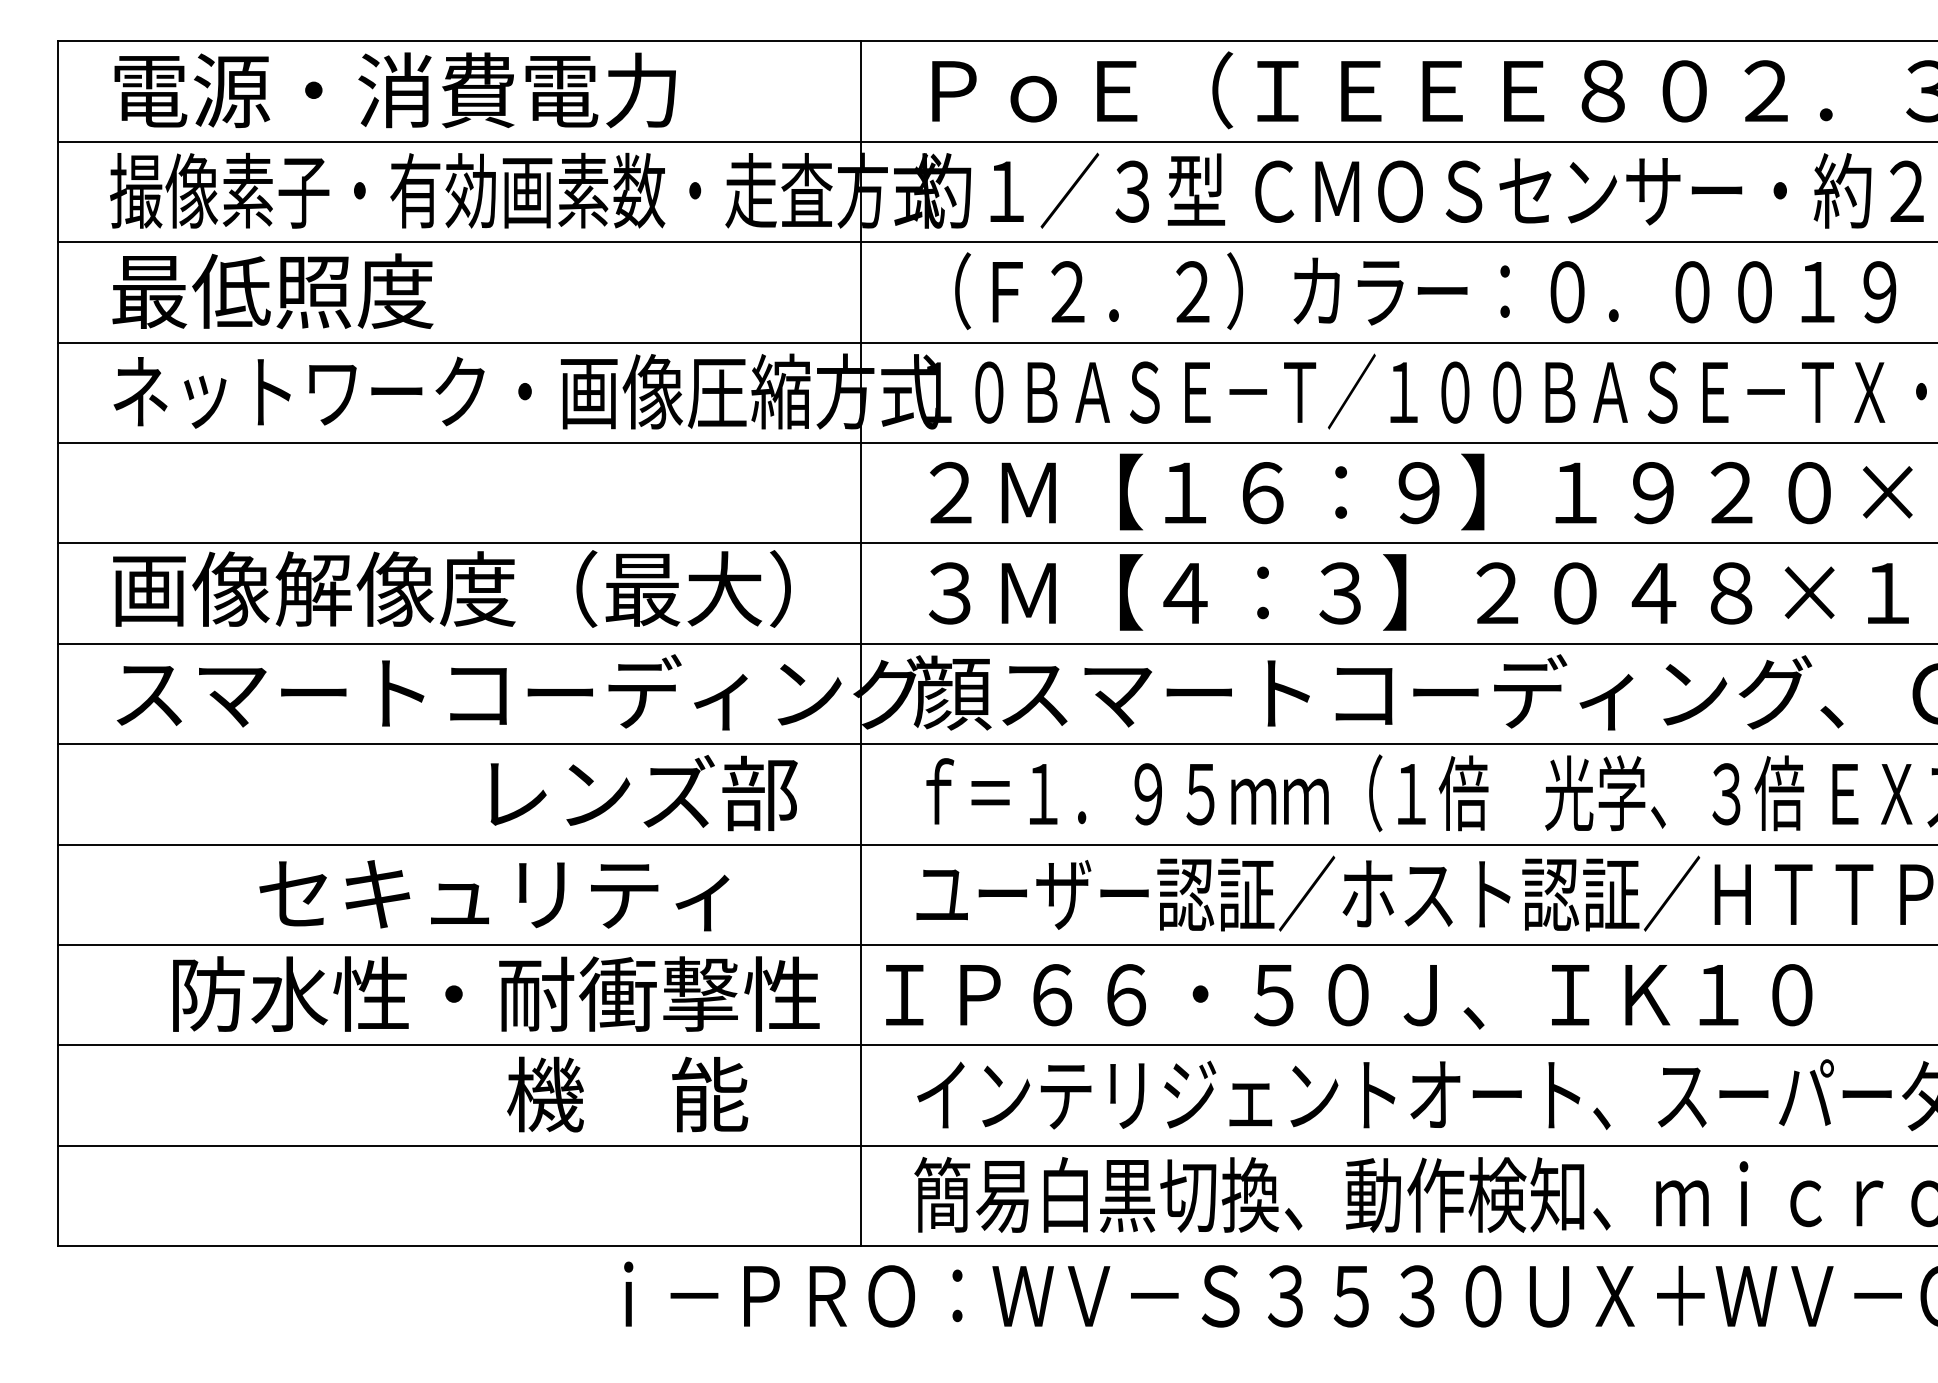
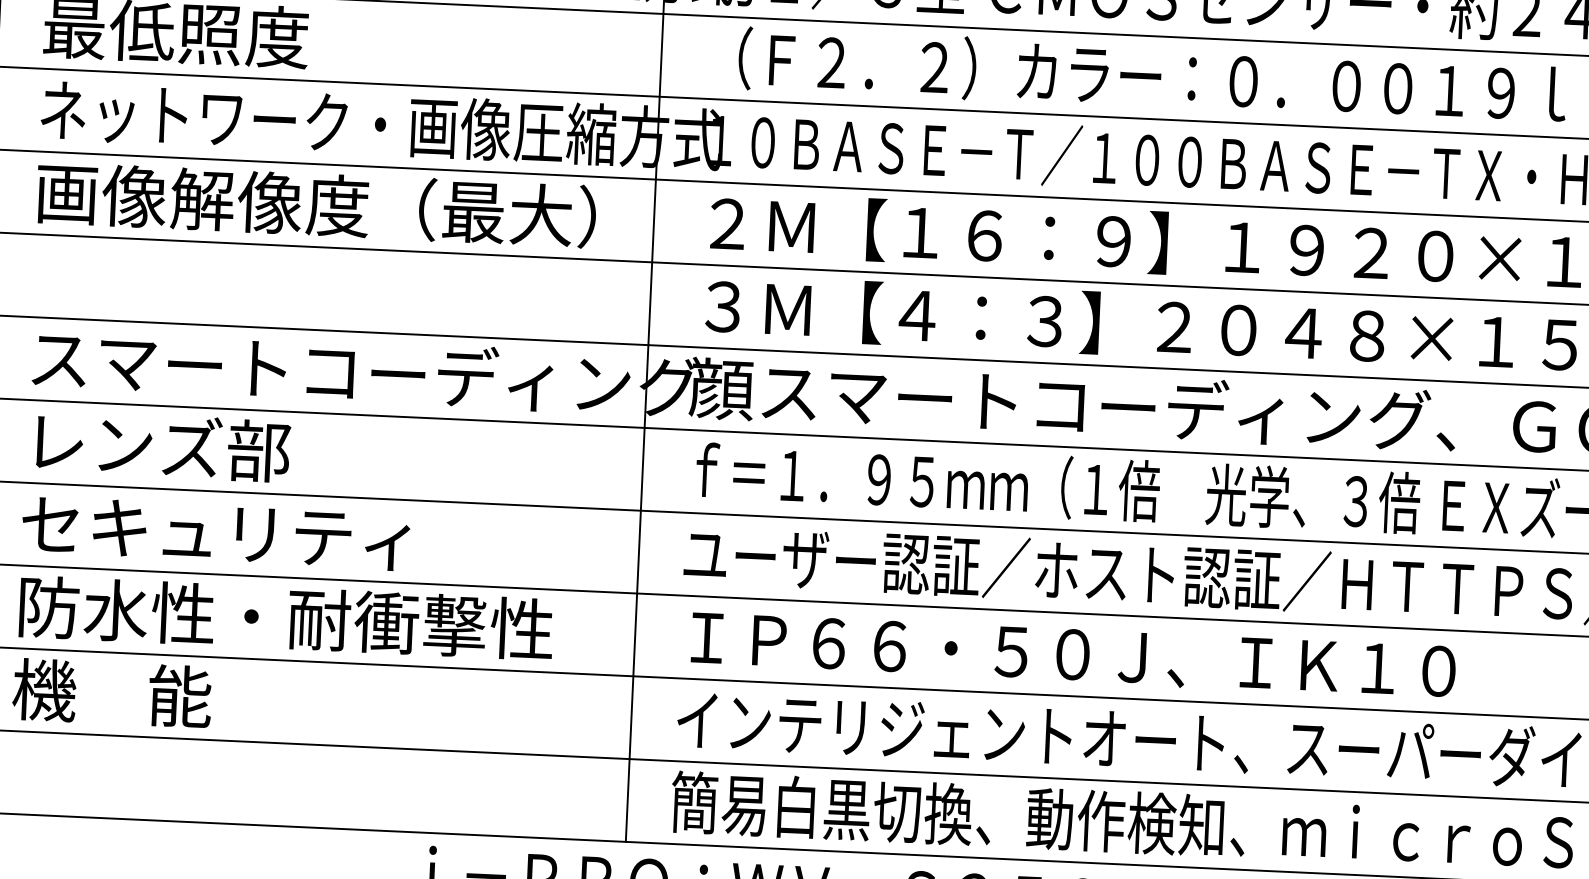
text: (451, 588) -> (316, 204), moved
text: (643, 793) -> (162, 446), moved
text: (494, 895) -> (216, 533), moved
text: (496, 993) -> (286, 617), moved
text: (1349, 996) -> (1073, 655), moved
text: (627, 1094) -> (112, 693), moved

